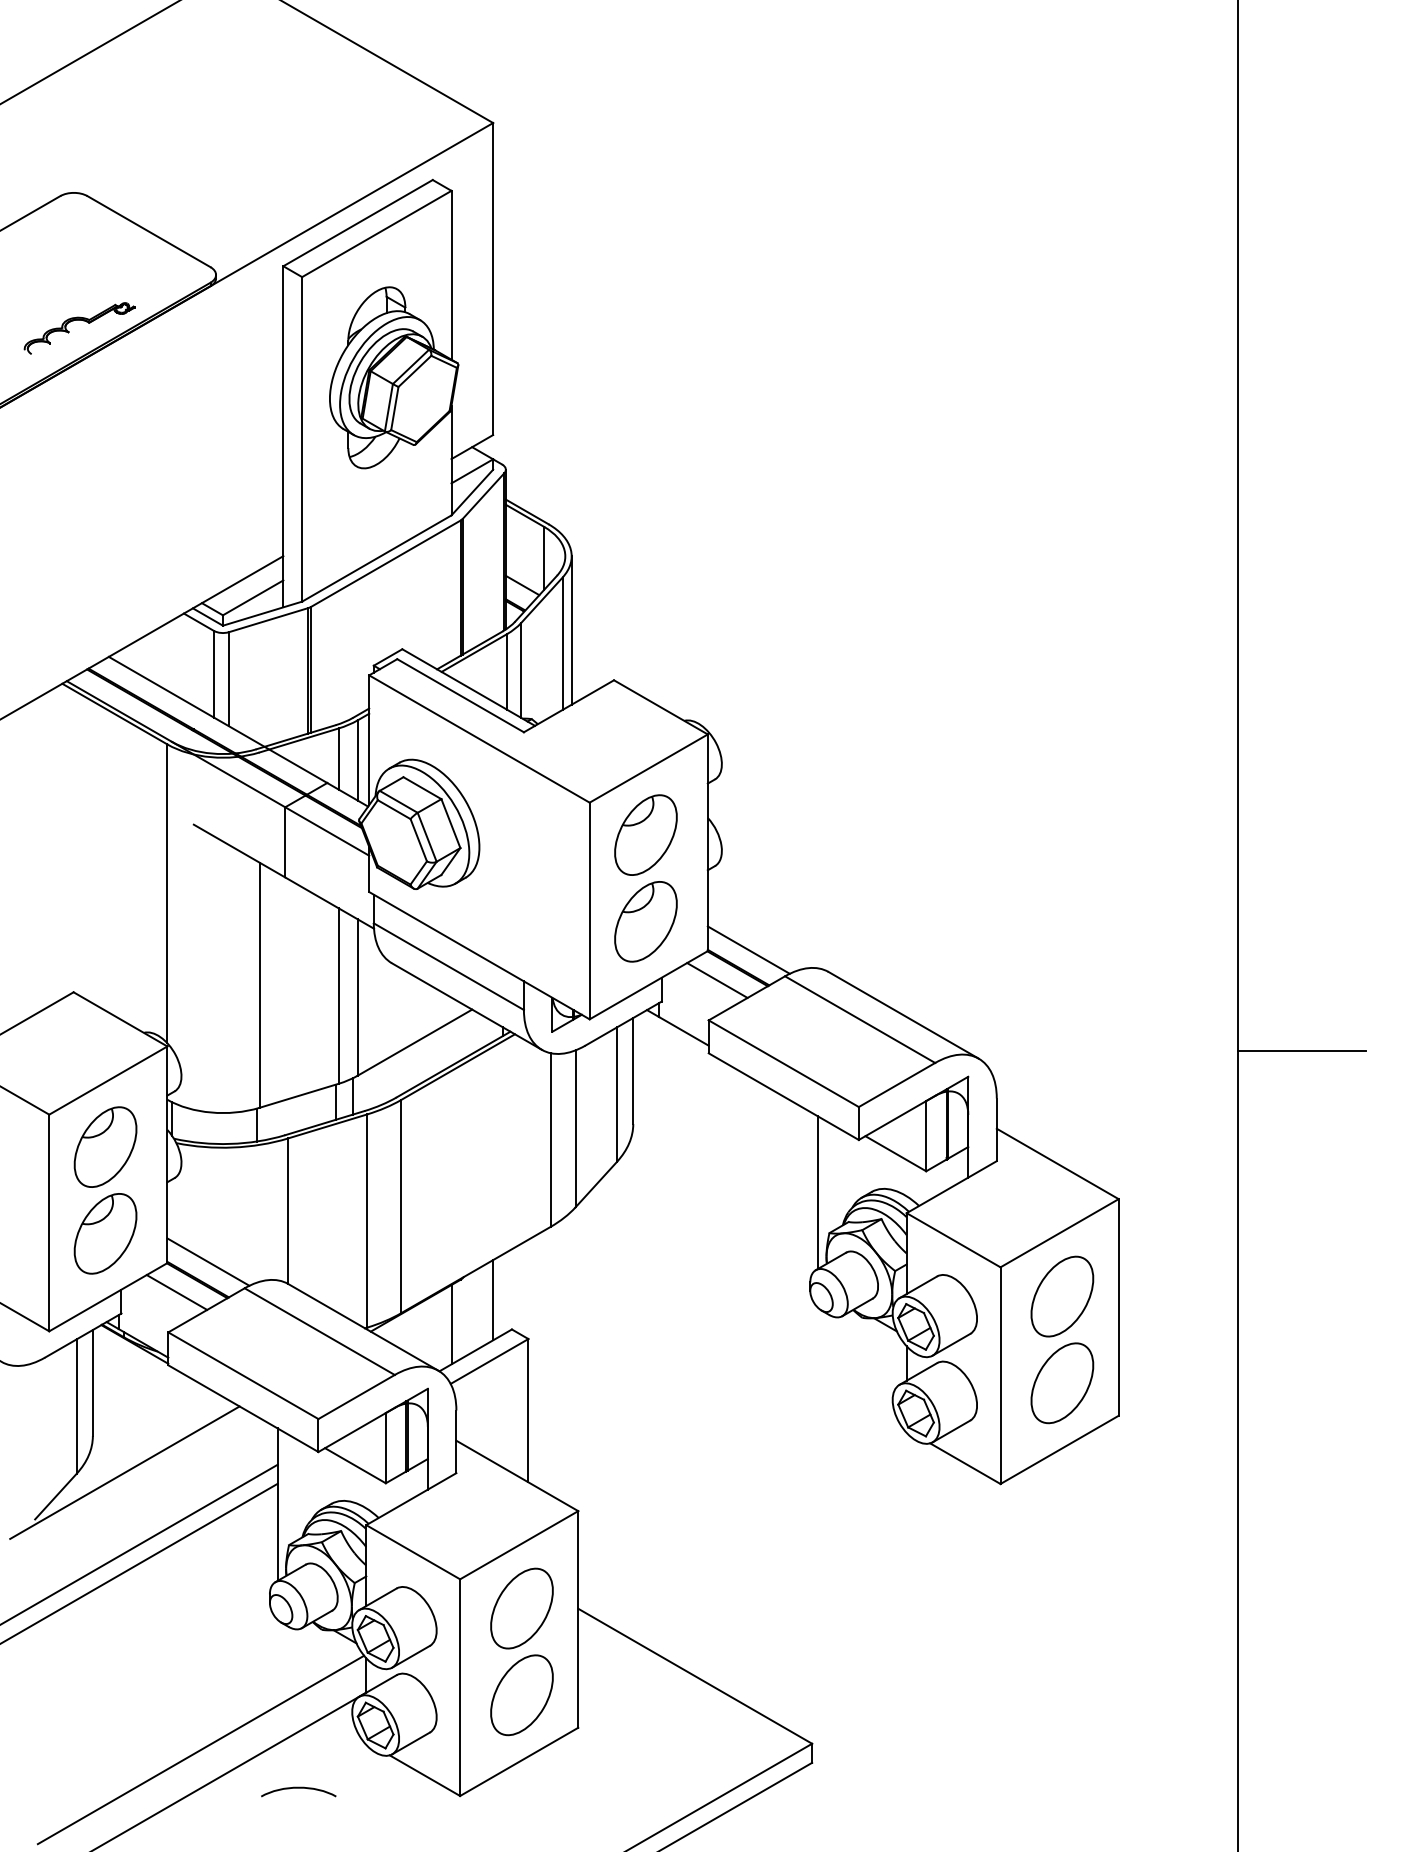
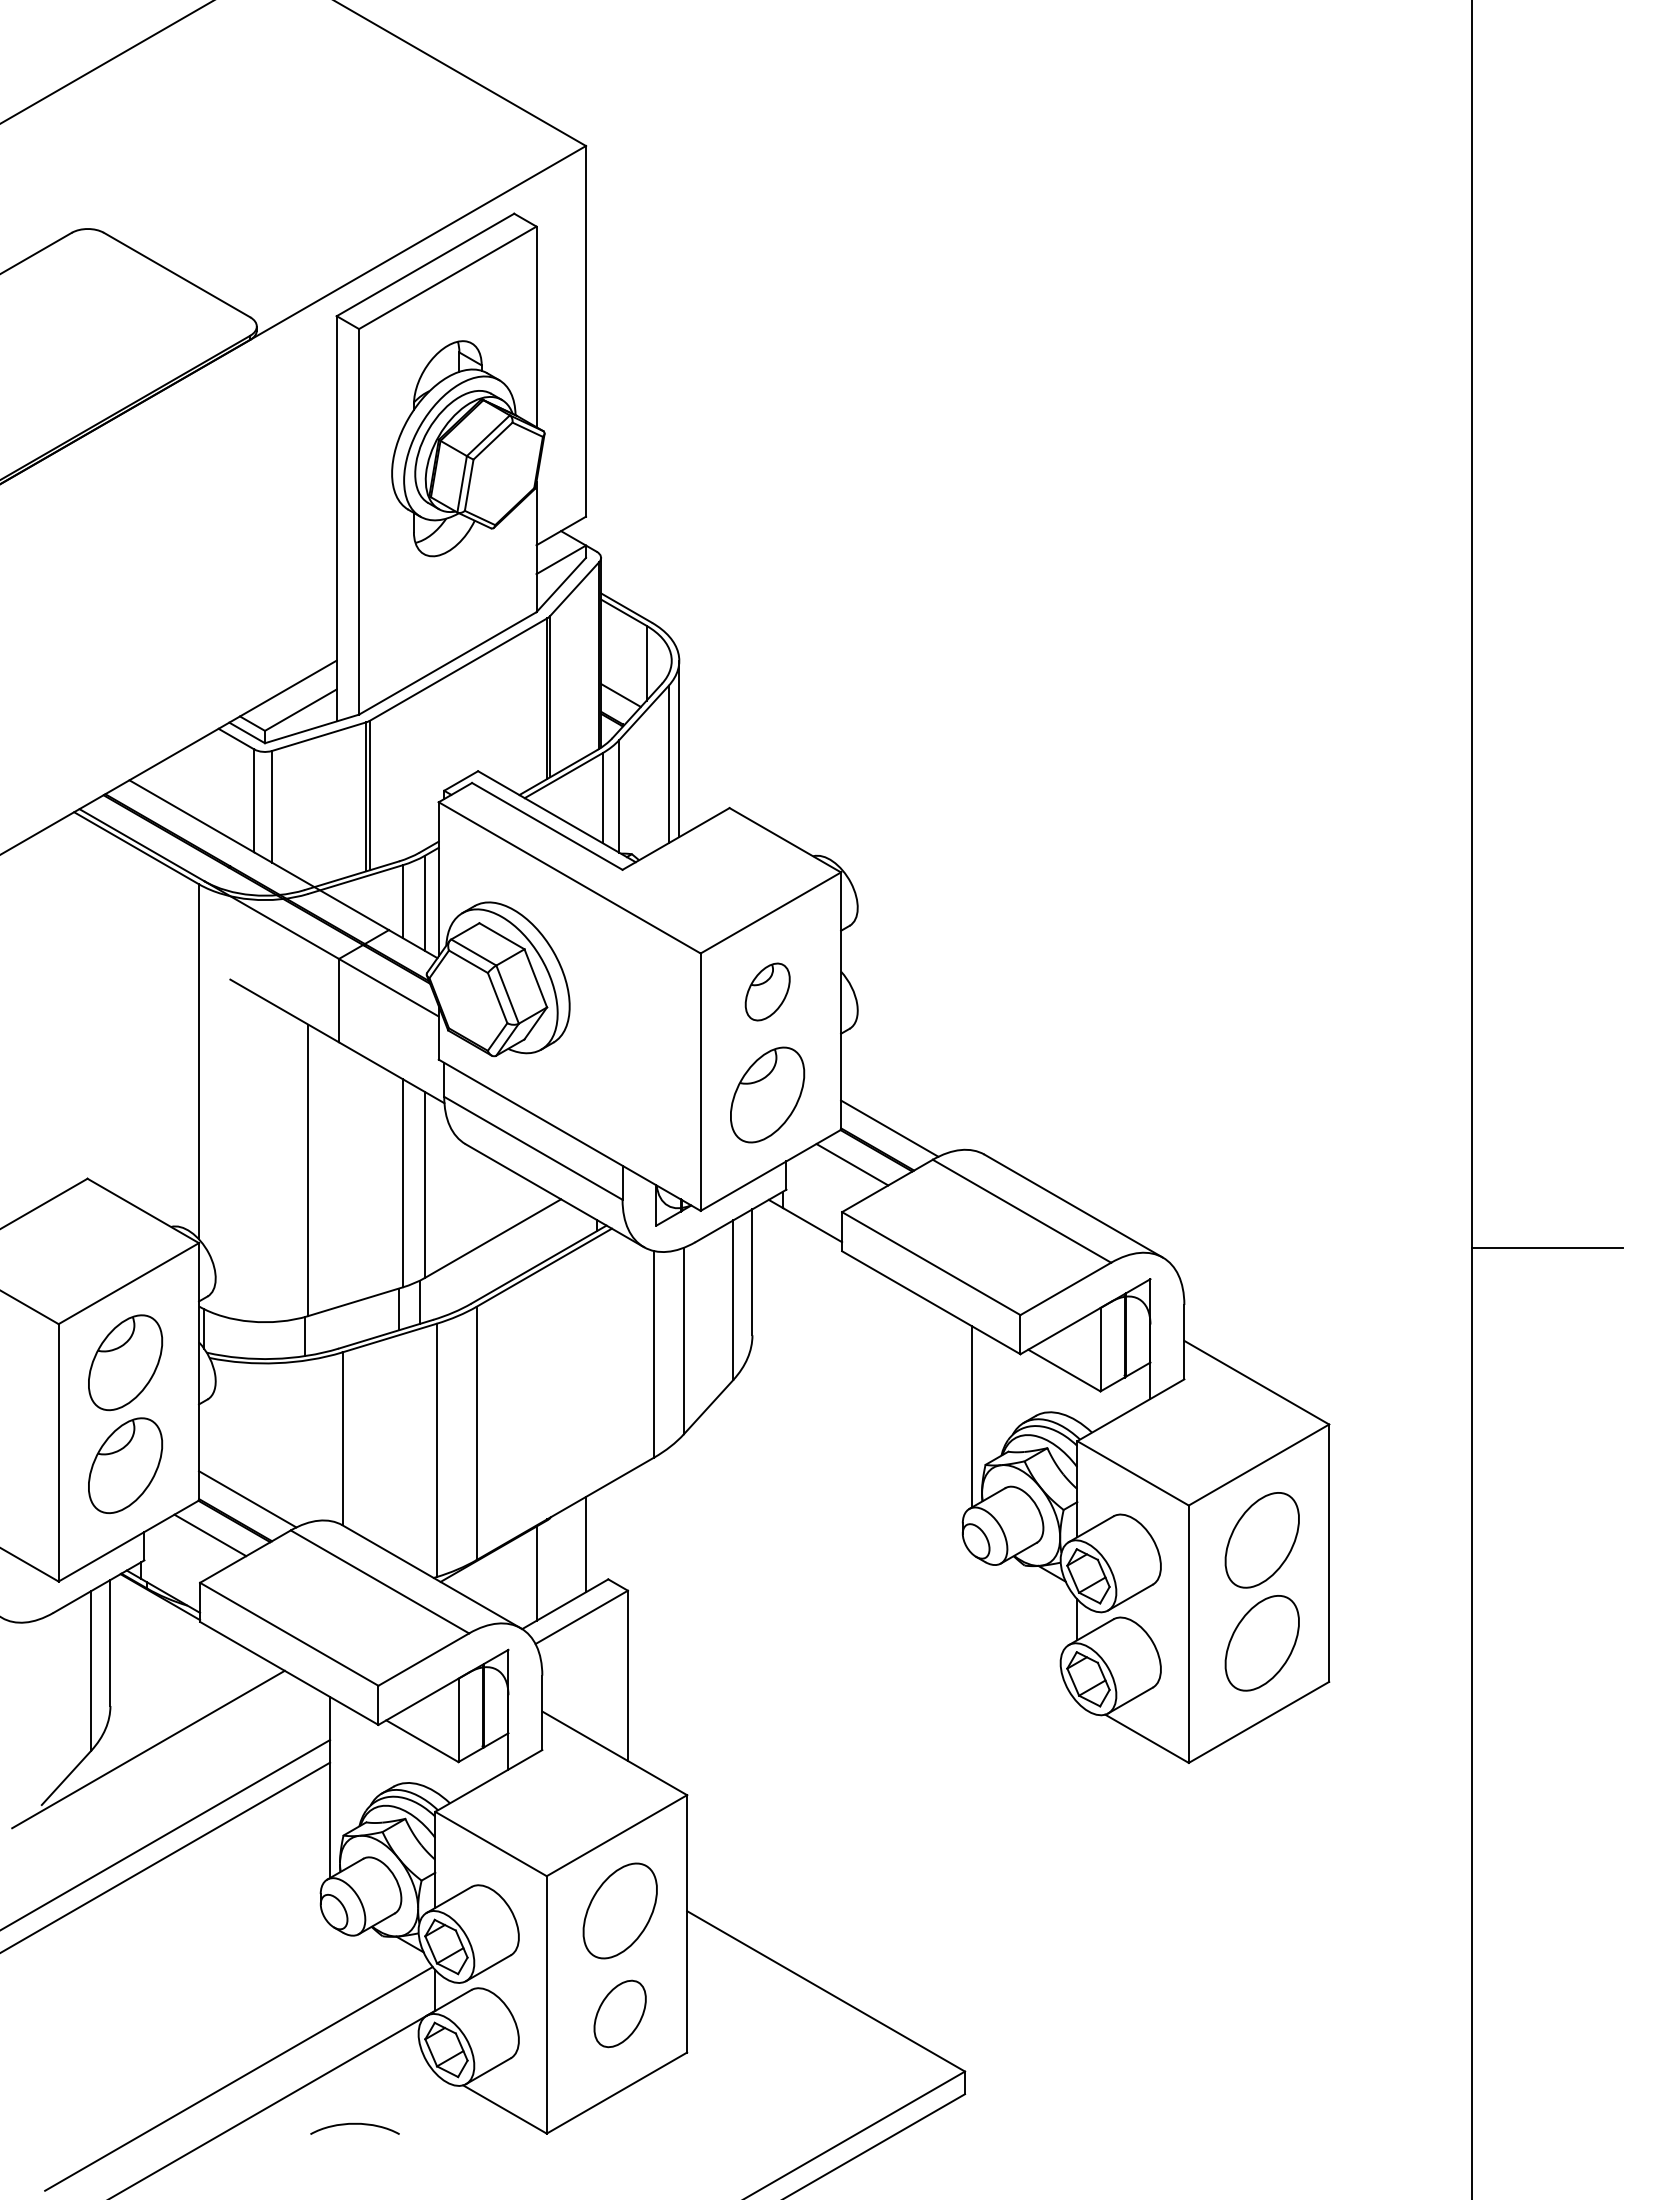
part: (82, 321) -> (98, 381), removed
part: (645, 834) -> (767, 991), size x0.6
part: (521, 1694) -> (619, 2013), size x0.7

